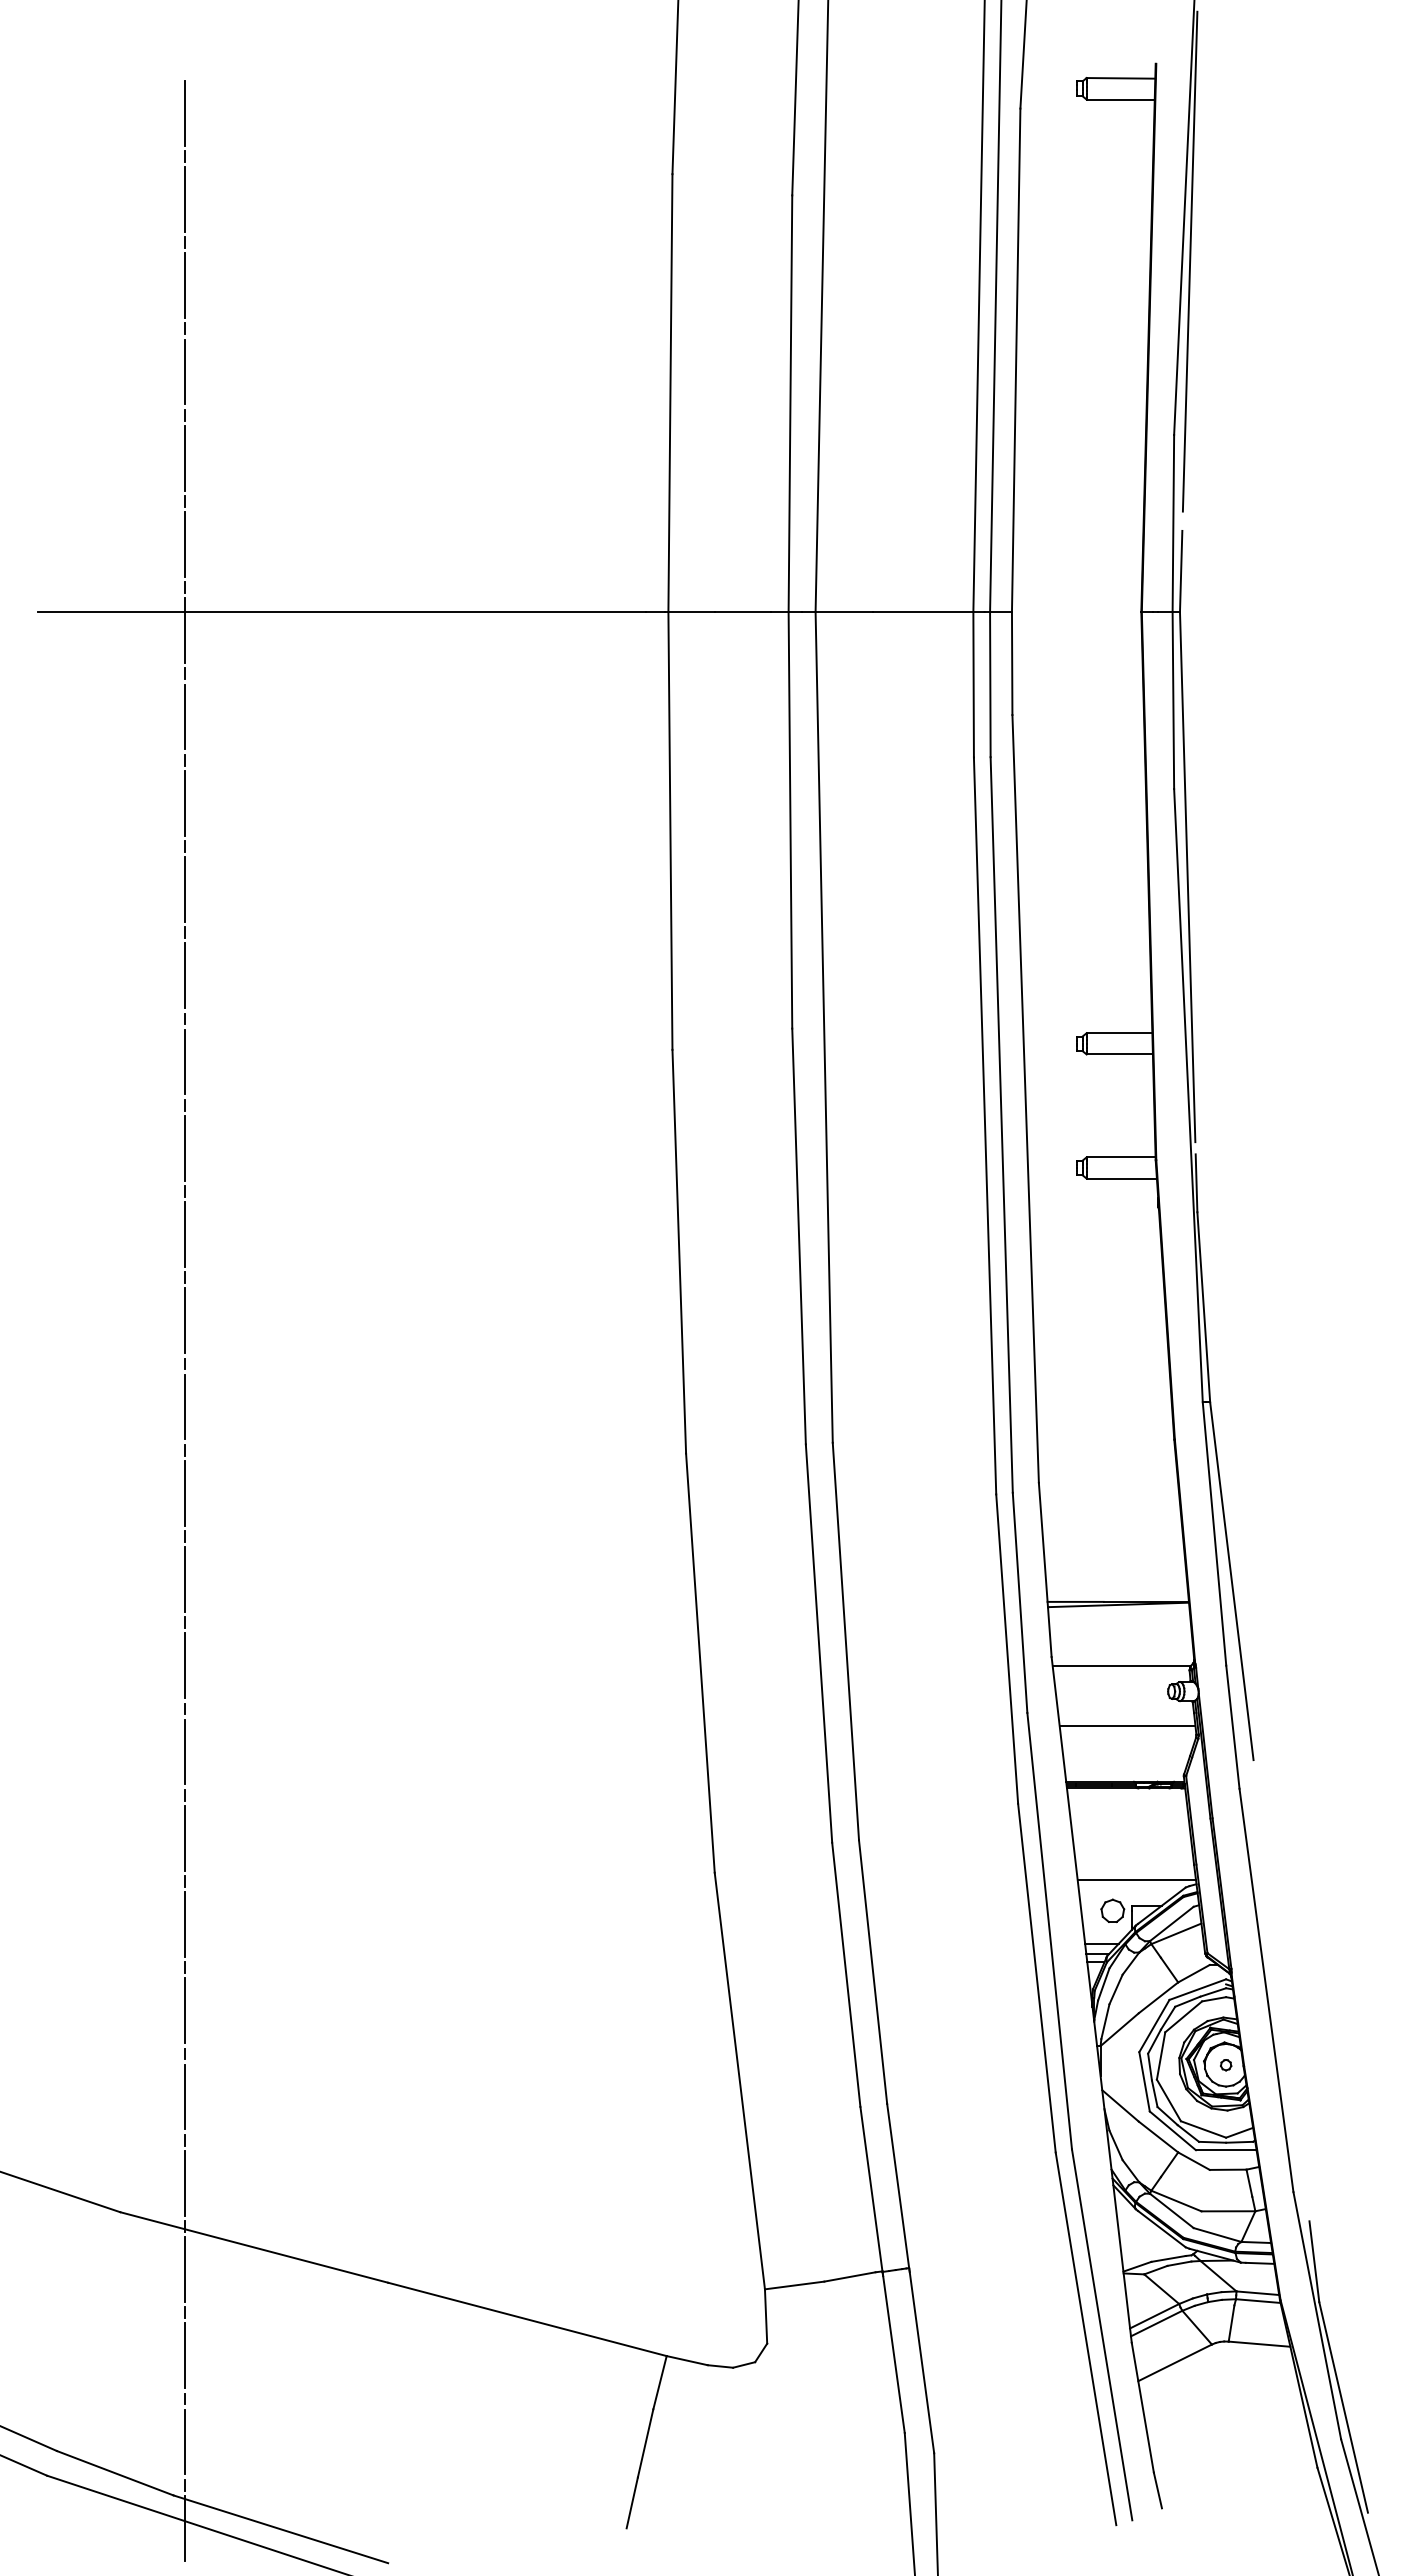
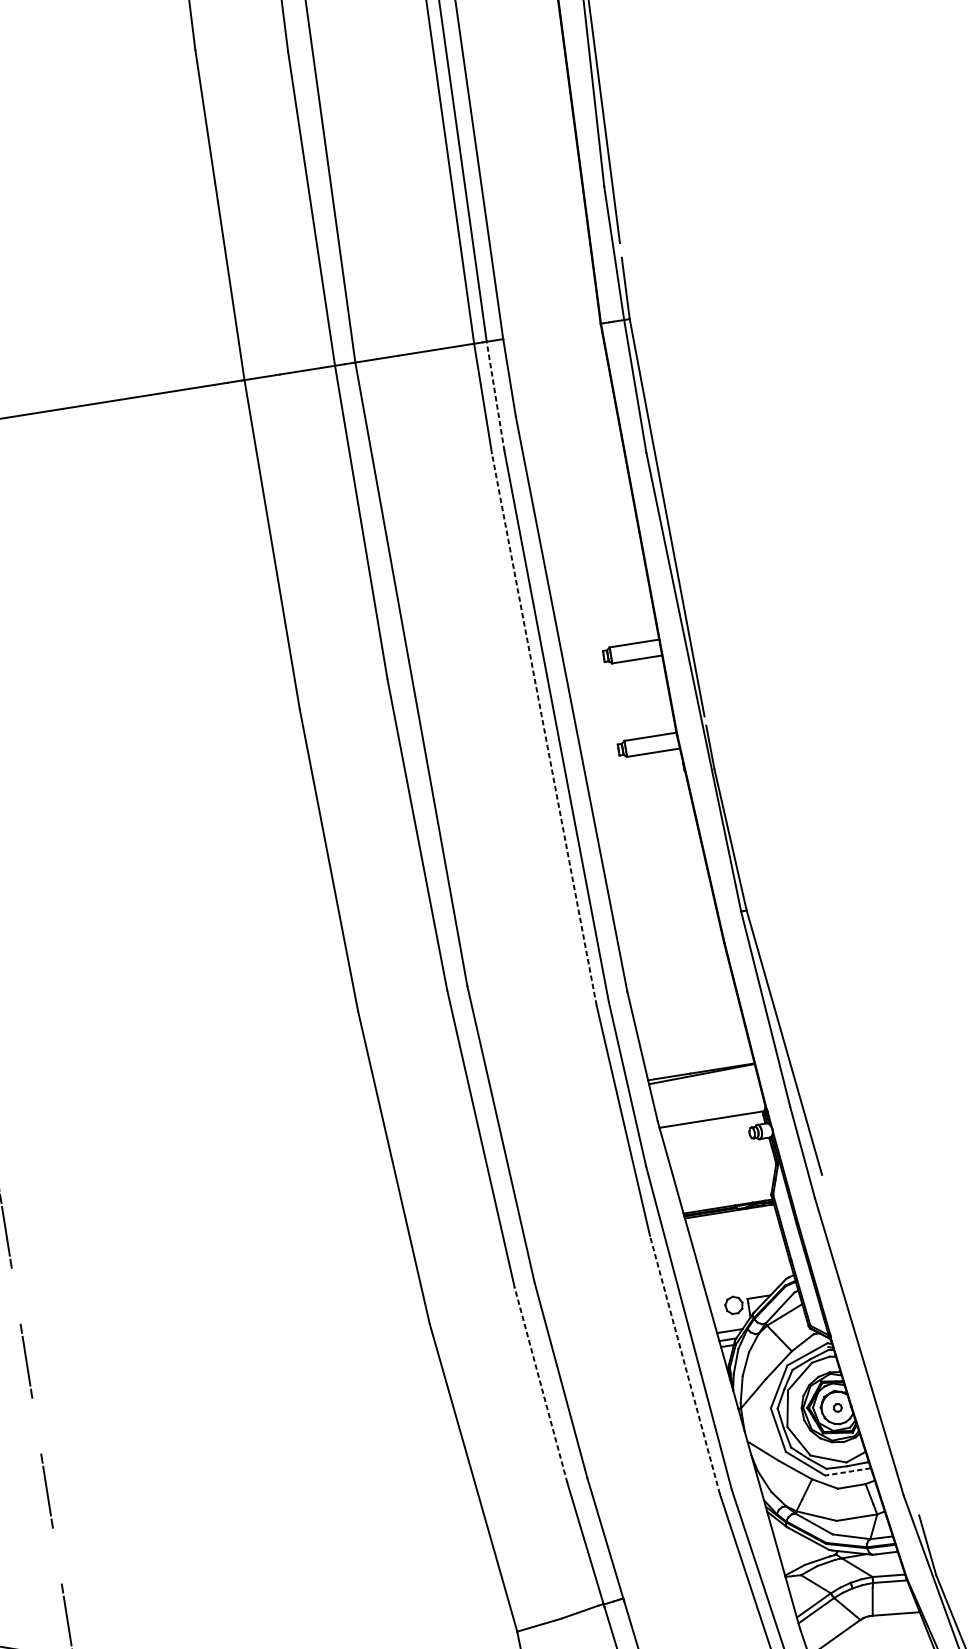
line: (990, 684) -> (495, 396), solid -> dashed
line: (985, 1125) -> (544, 728), solid -> dashed
line: (1127, 1725) -> (723, 1163), removed
line: (184, 1751) -> (16, 1295), removed
line: (1136, 1880) -> (748, 1279), removed
line: (184, 1924) -> (36, 1426), removed
line: (846, 1974) -> (541, 1384), solid -> dashed
line: (1036, 1977) -> (684, 1364), solid -> dashed
line: (184, 2096) -> (57, 1555), removed
line: (1225, 2150) -> (847, 1472), solid -> dashed

